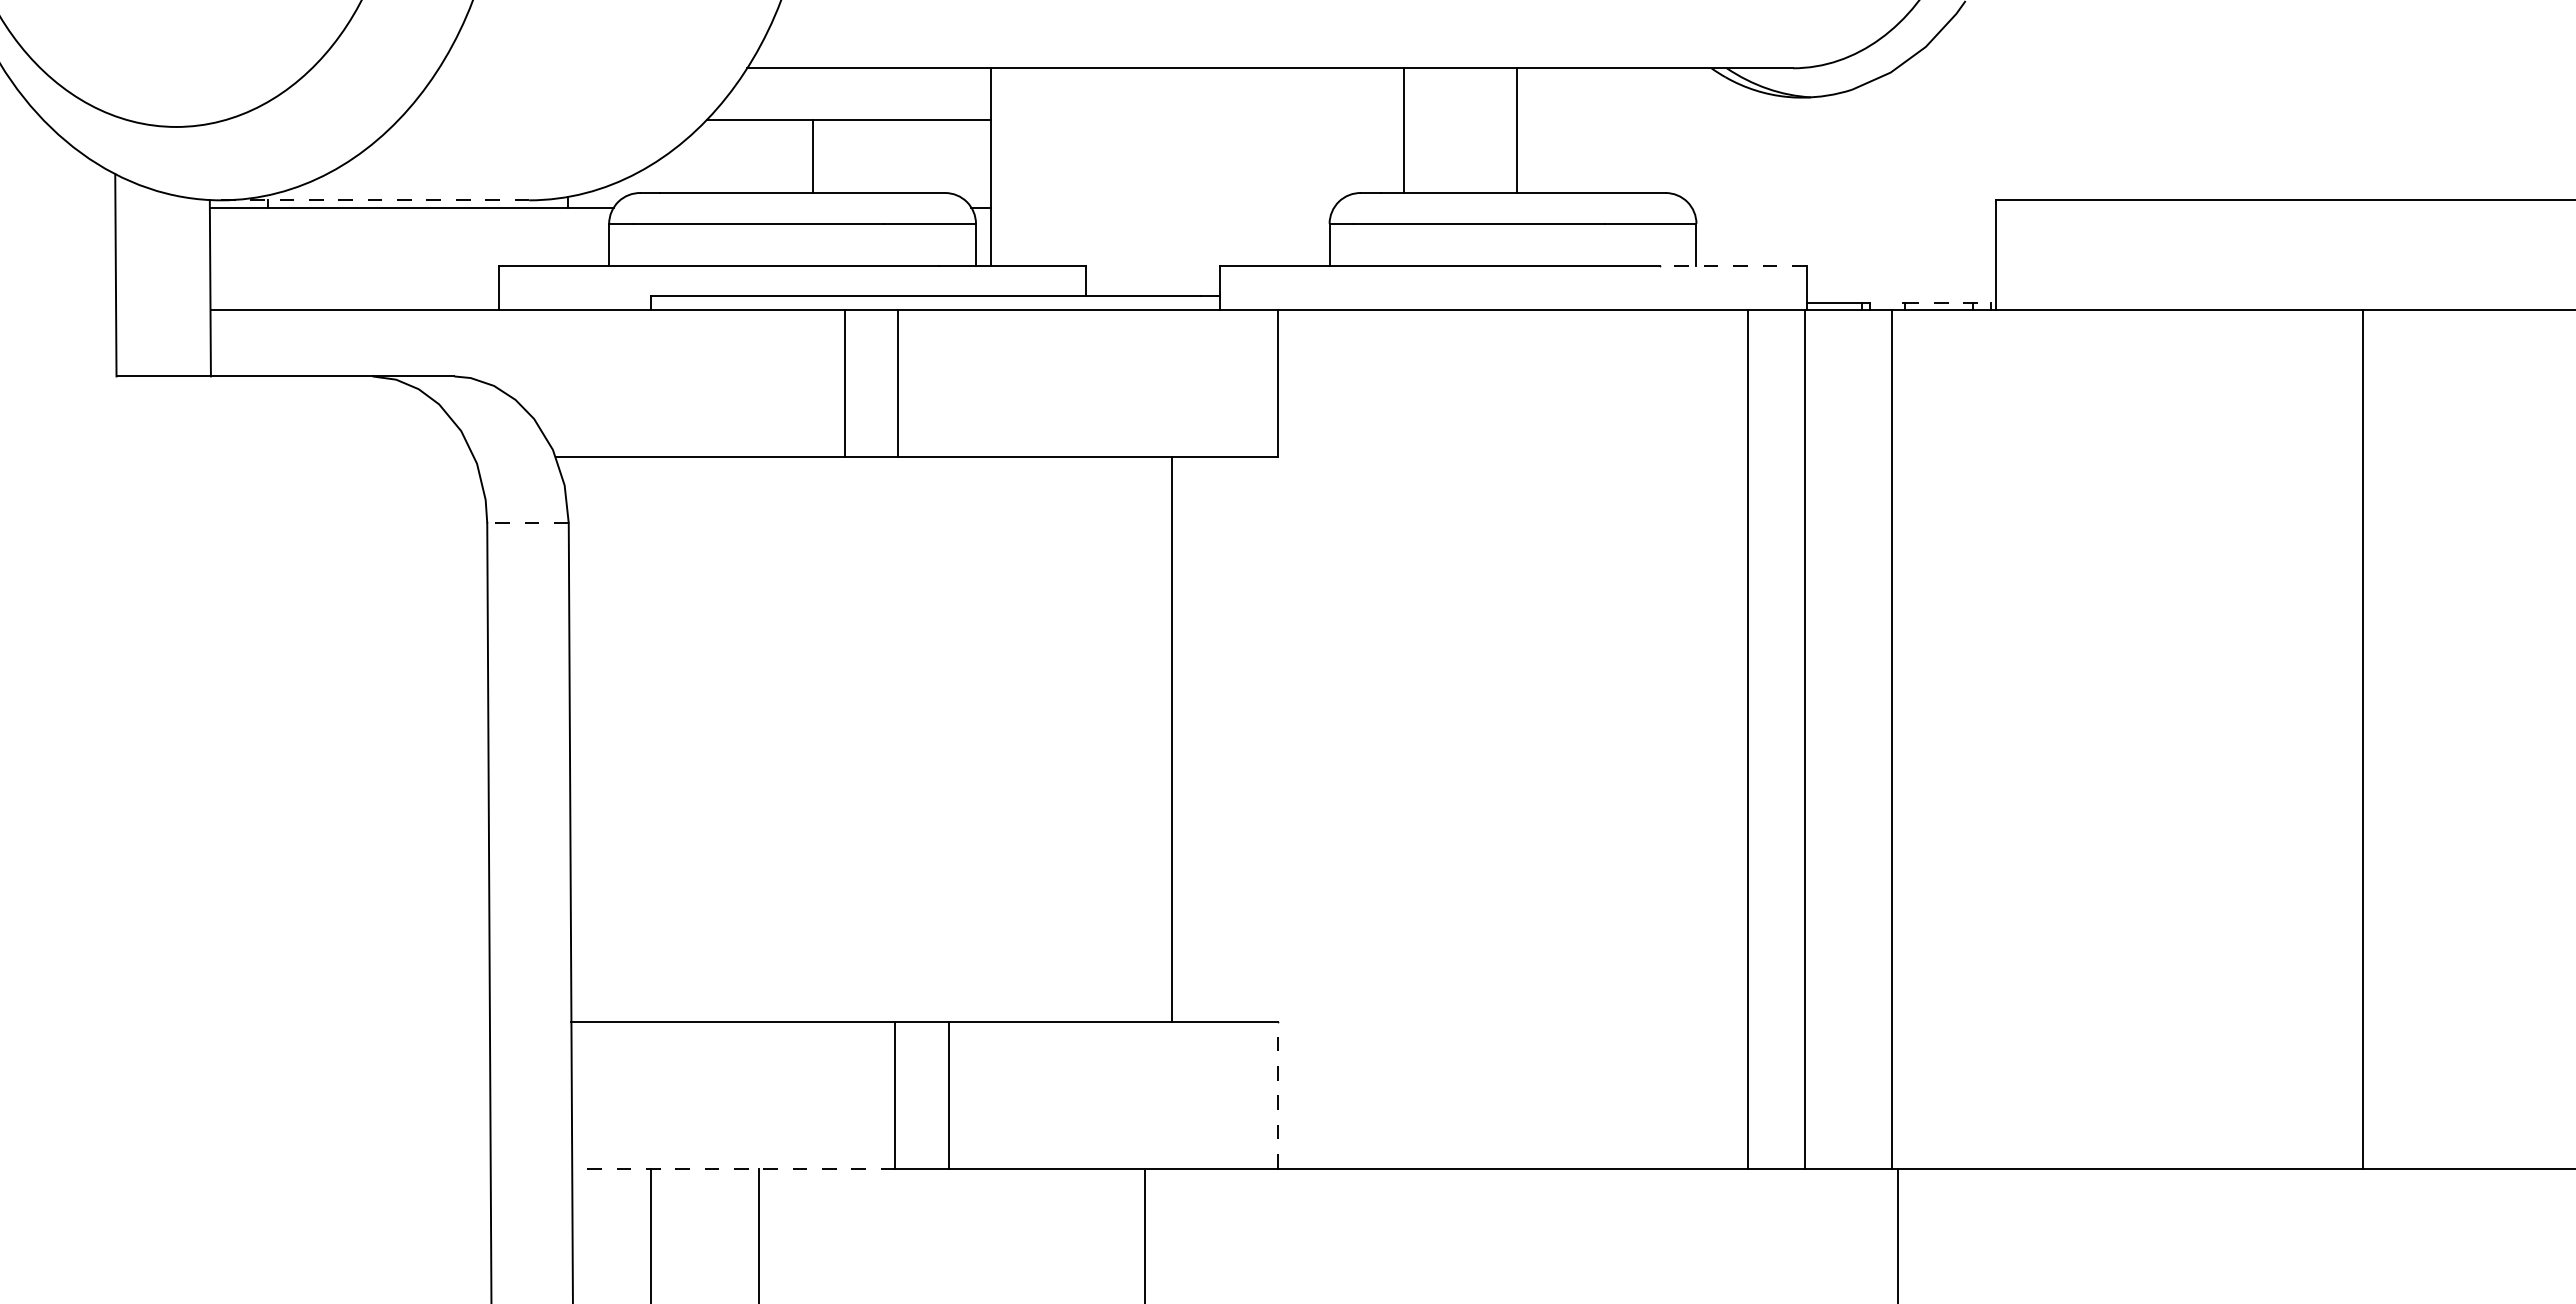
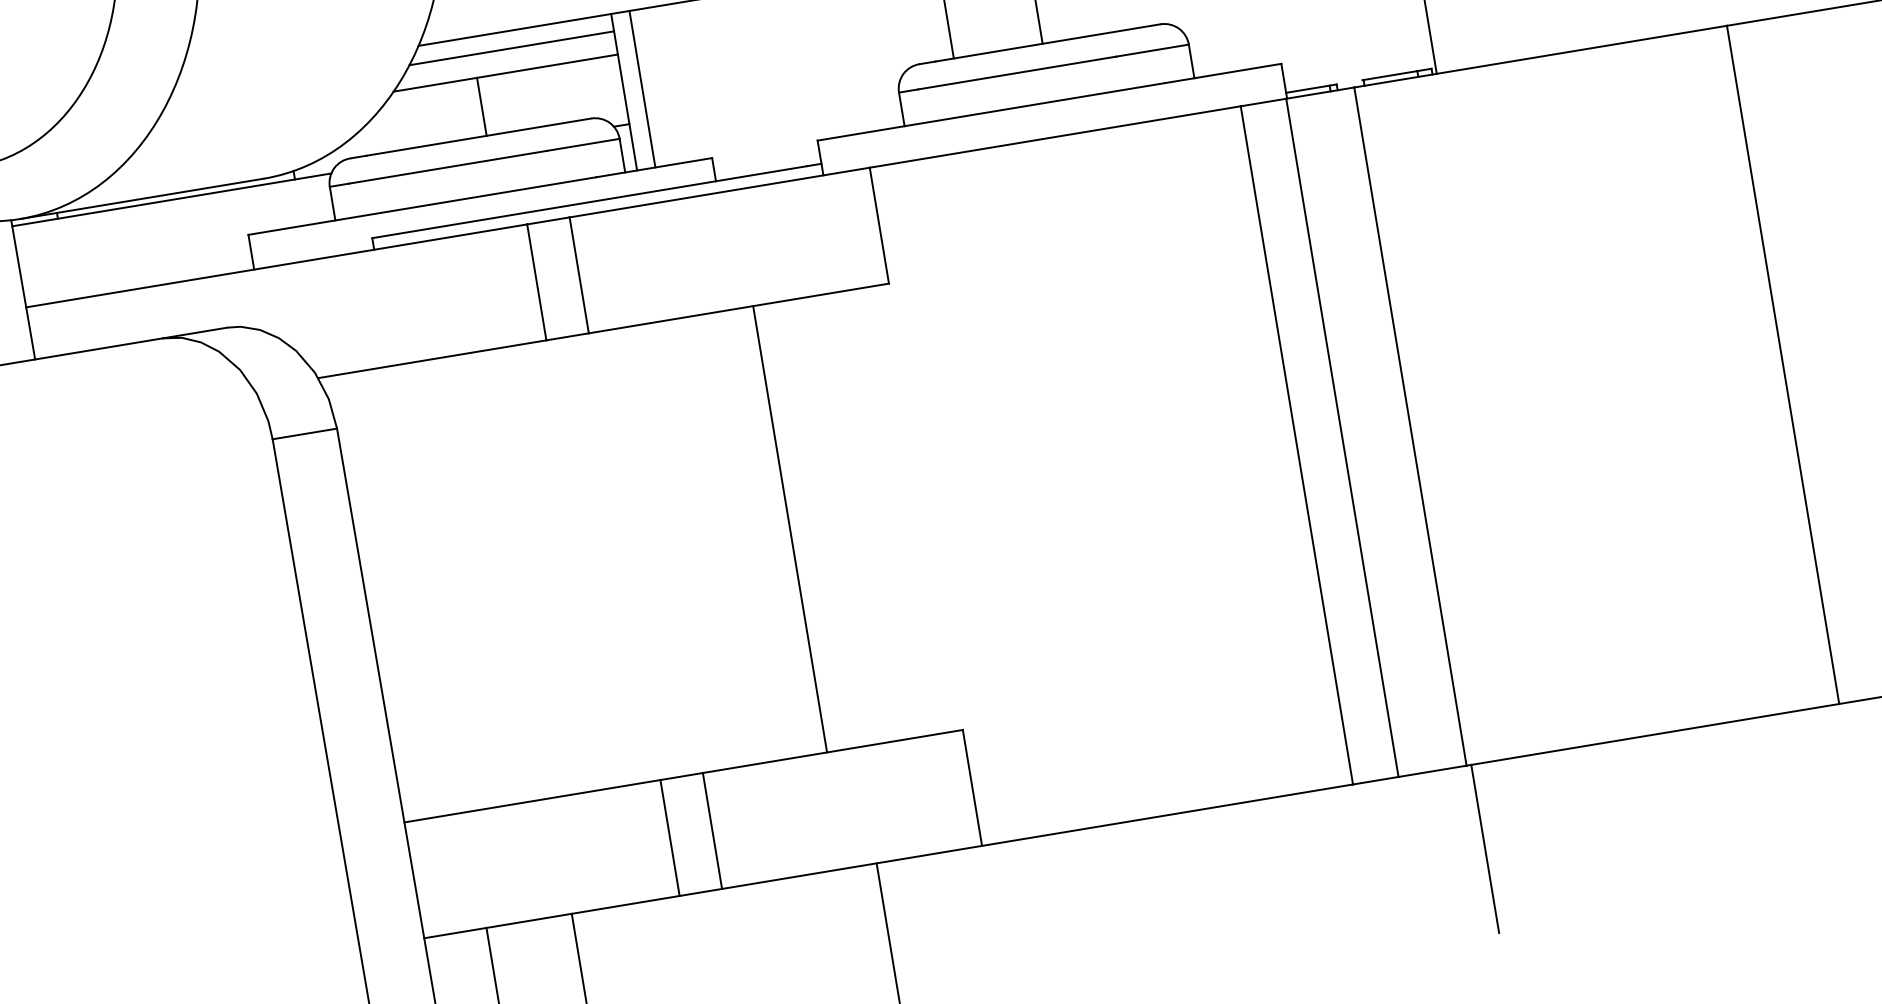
line: (861, 90) -> (511, 48), added
line: (1014, 167) -> (642, 89), added
line: (374, 200) -> (141, 199), dashed -> solid
line: (1732, 266) -> (1222, 73), dashed -> solid
line: (1948, 303) -> (1398, 74), dashed -> solid
line: (528, 523) -> (305, 434), dashed -> solid
line: (1172, 739) -> (790, 529), moved
line: (1278, 1094) -> (972, 787), dashed -> solid
line: (733, 1168) -> (551, 916), dashed -> solid

